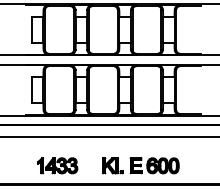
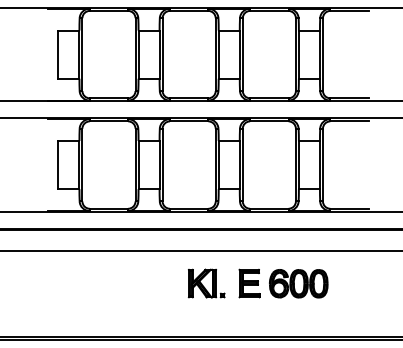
part: (57, 165) -> (105, 303), removed
part: (140, 165) -> (257, 283), moved

